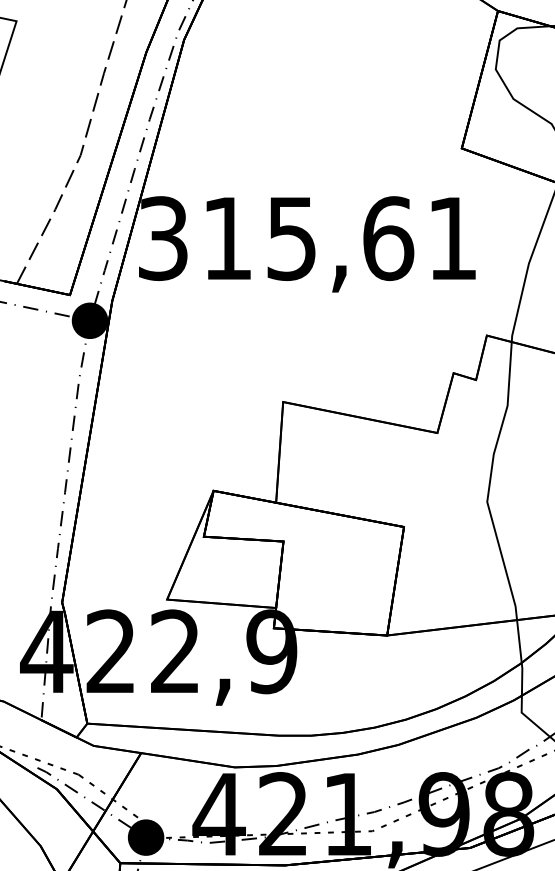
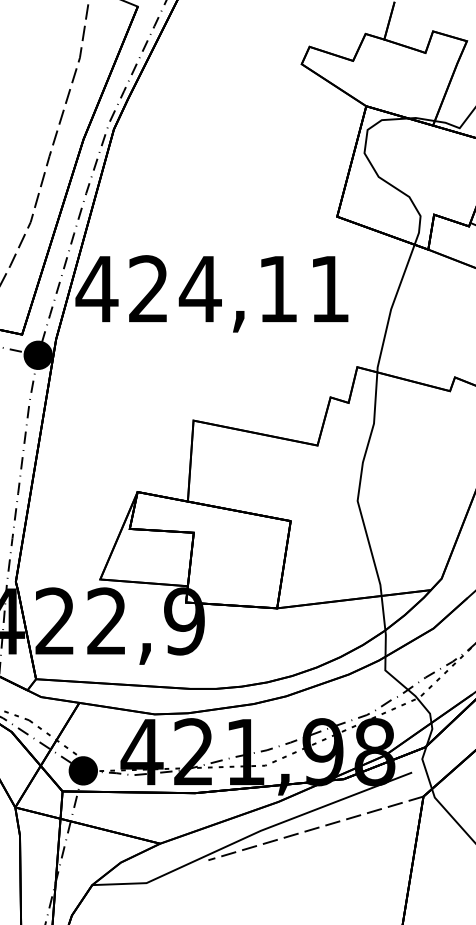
text: (274, 238) -> (186, 289), 315,61 -> 424,11

